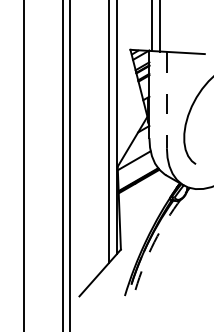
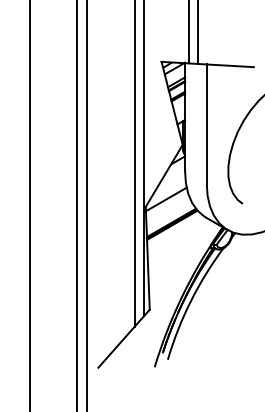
line: (166, 100) -> (206, 124), dashed -> solid
arc: (154, 242) -> (191, 300), dashed -> solid

